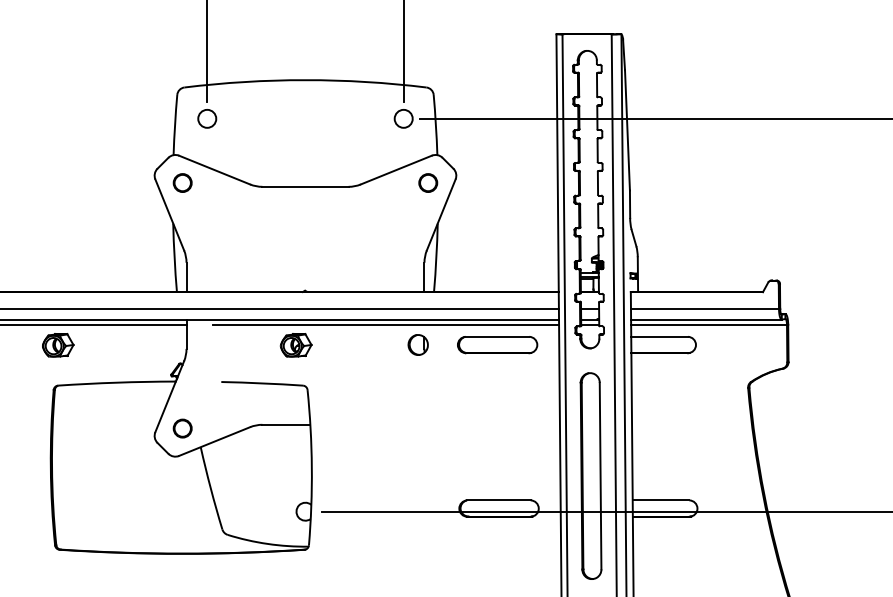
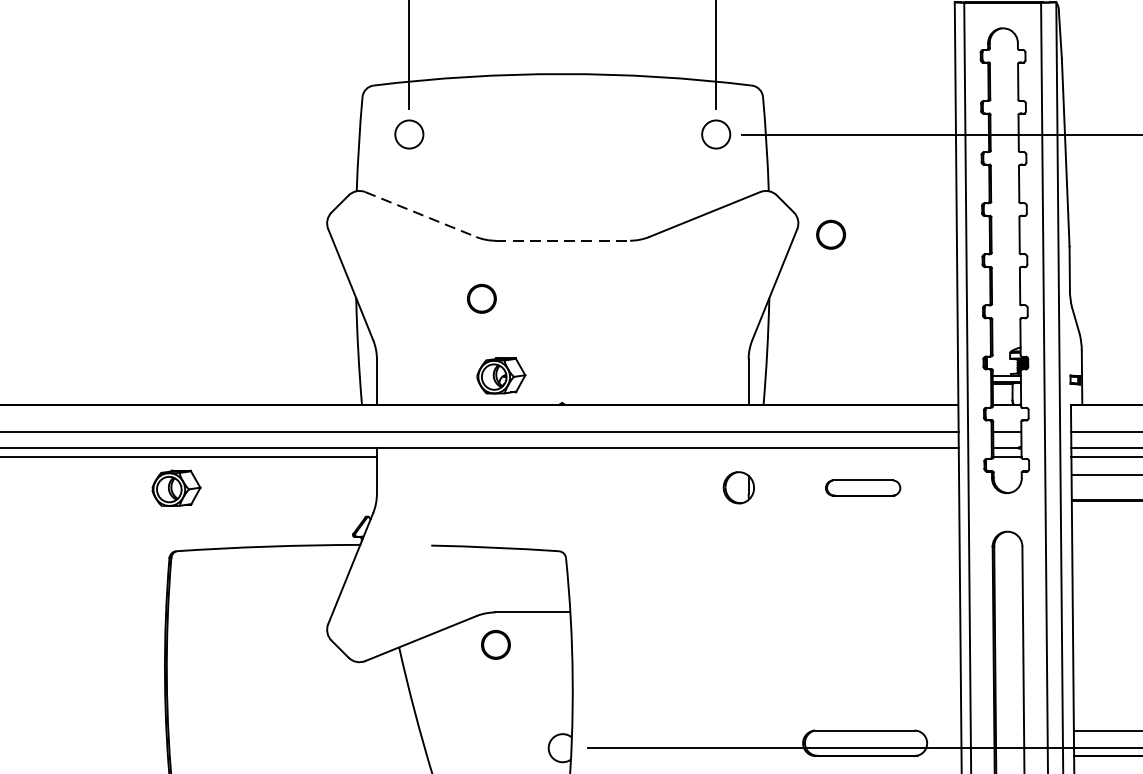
line: (215, 170) -> (422, 215), solid -> dashed
circle: (182, 182) -> (481, 297), moved
circle: (428, 182) -> (831, 233), moved
line: (306, 186) -> (564, 240), solid -> dashed
line: (385, 324) -> (687, 455), removed
part: (295, 345) -> (500, 376), moved
part: (497, 345) -> (862, 488), size x0.6
circle: (182, 428) -> (495, 644), moved

